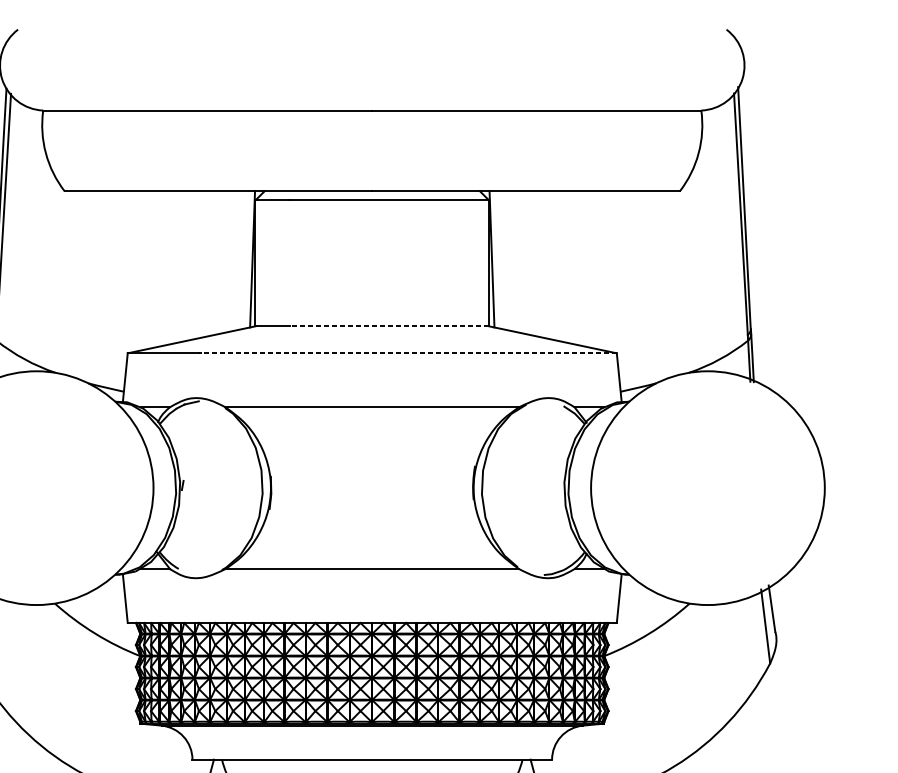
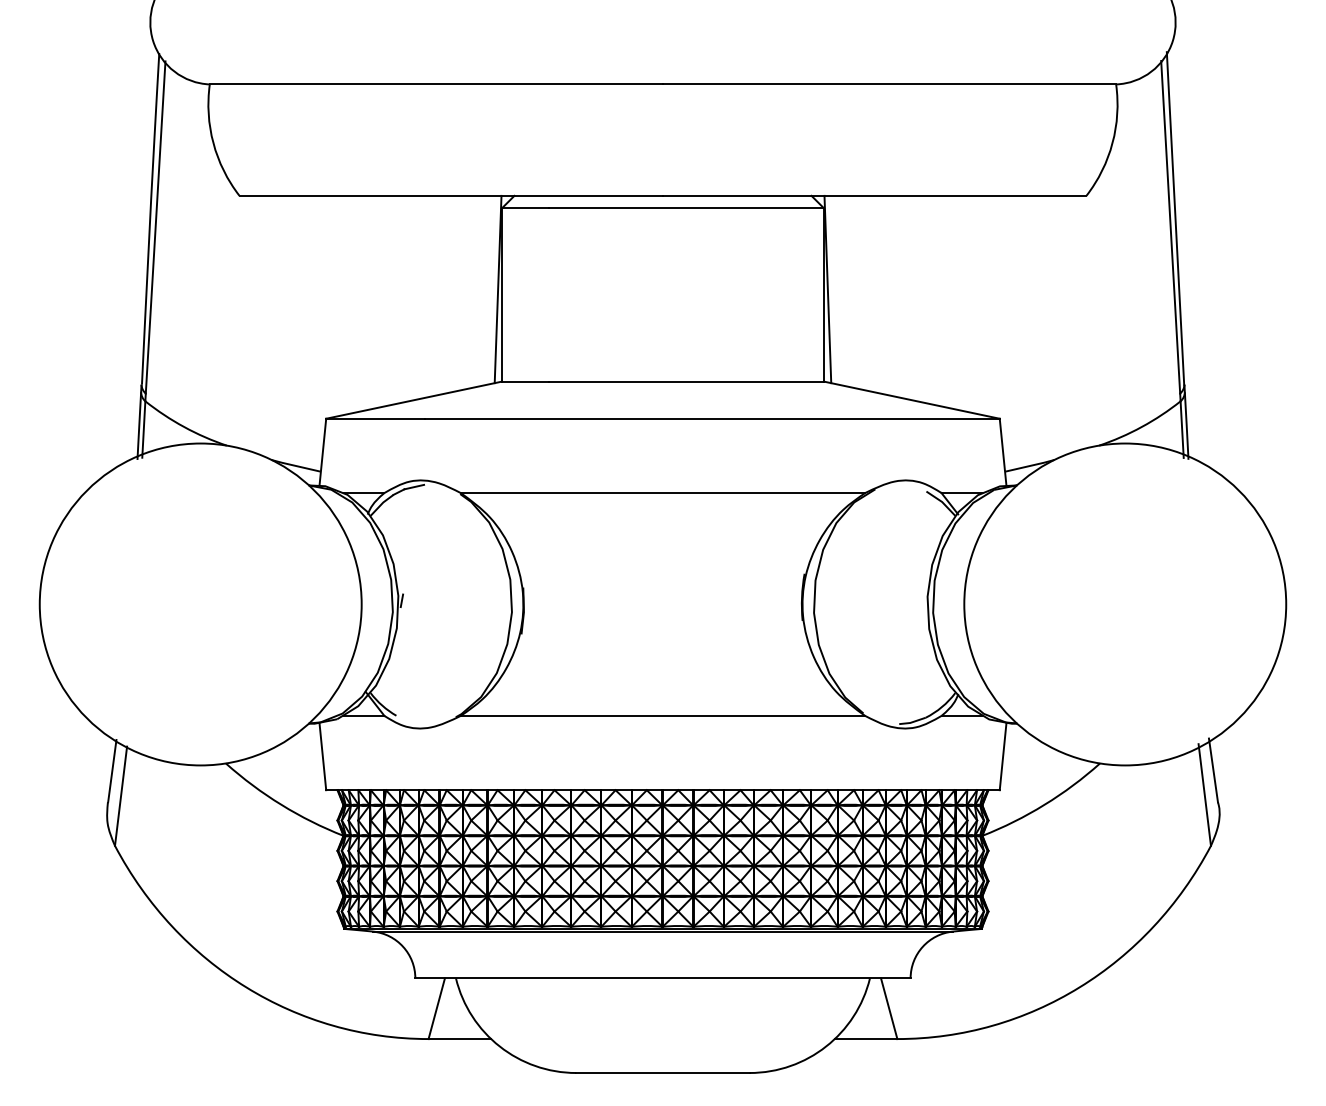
line: (389, 326) -> (686, 381), dashed -> solid
line: (407, 353) -> (711, 418), dashed -> solid

